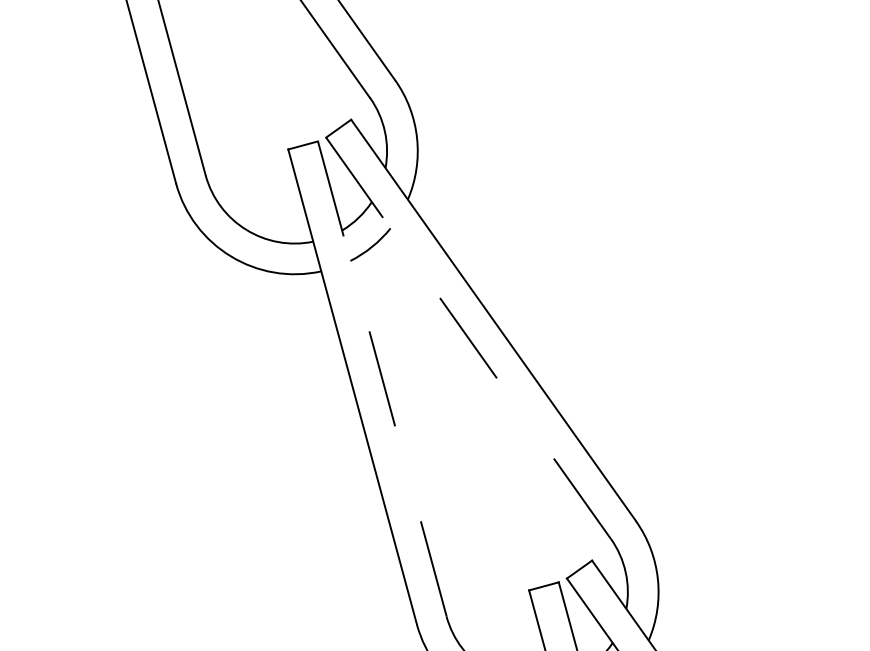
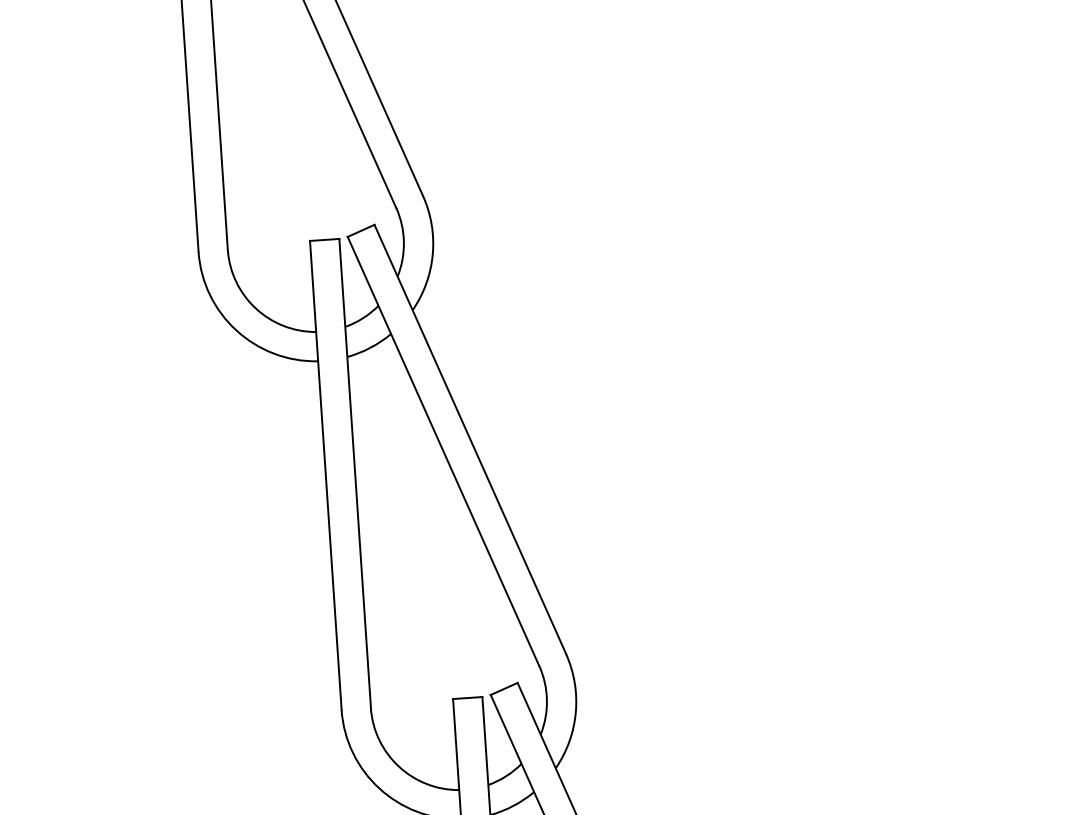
line: (468, 338) -> (443, 451), dashed -> solid
line: (382, 378) -> (355, 473), dashed -> solid

